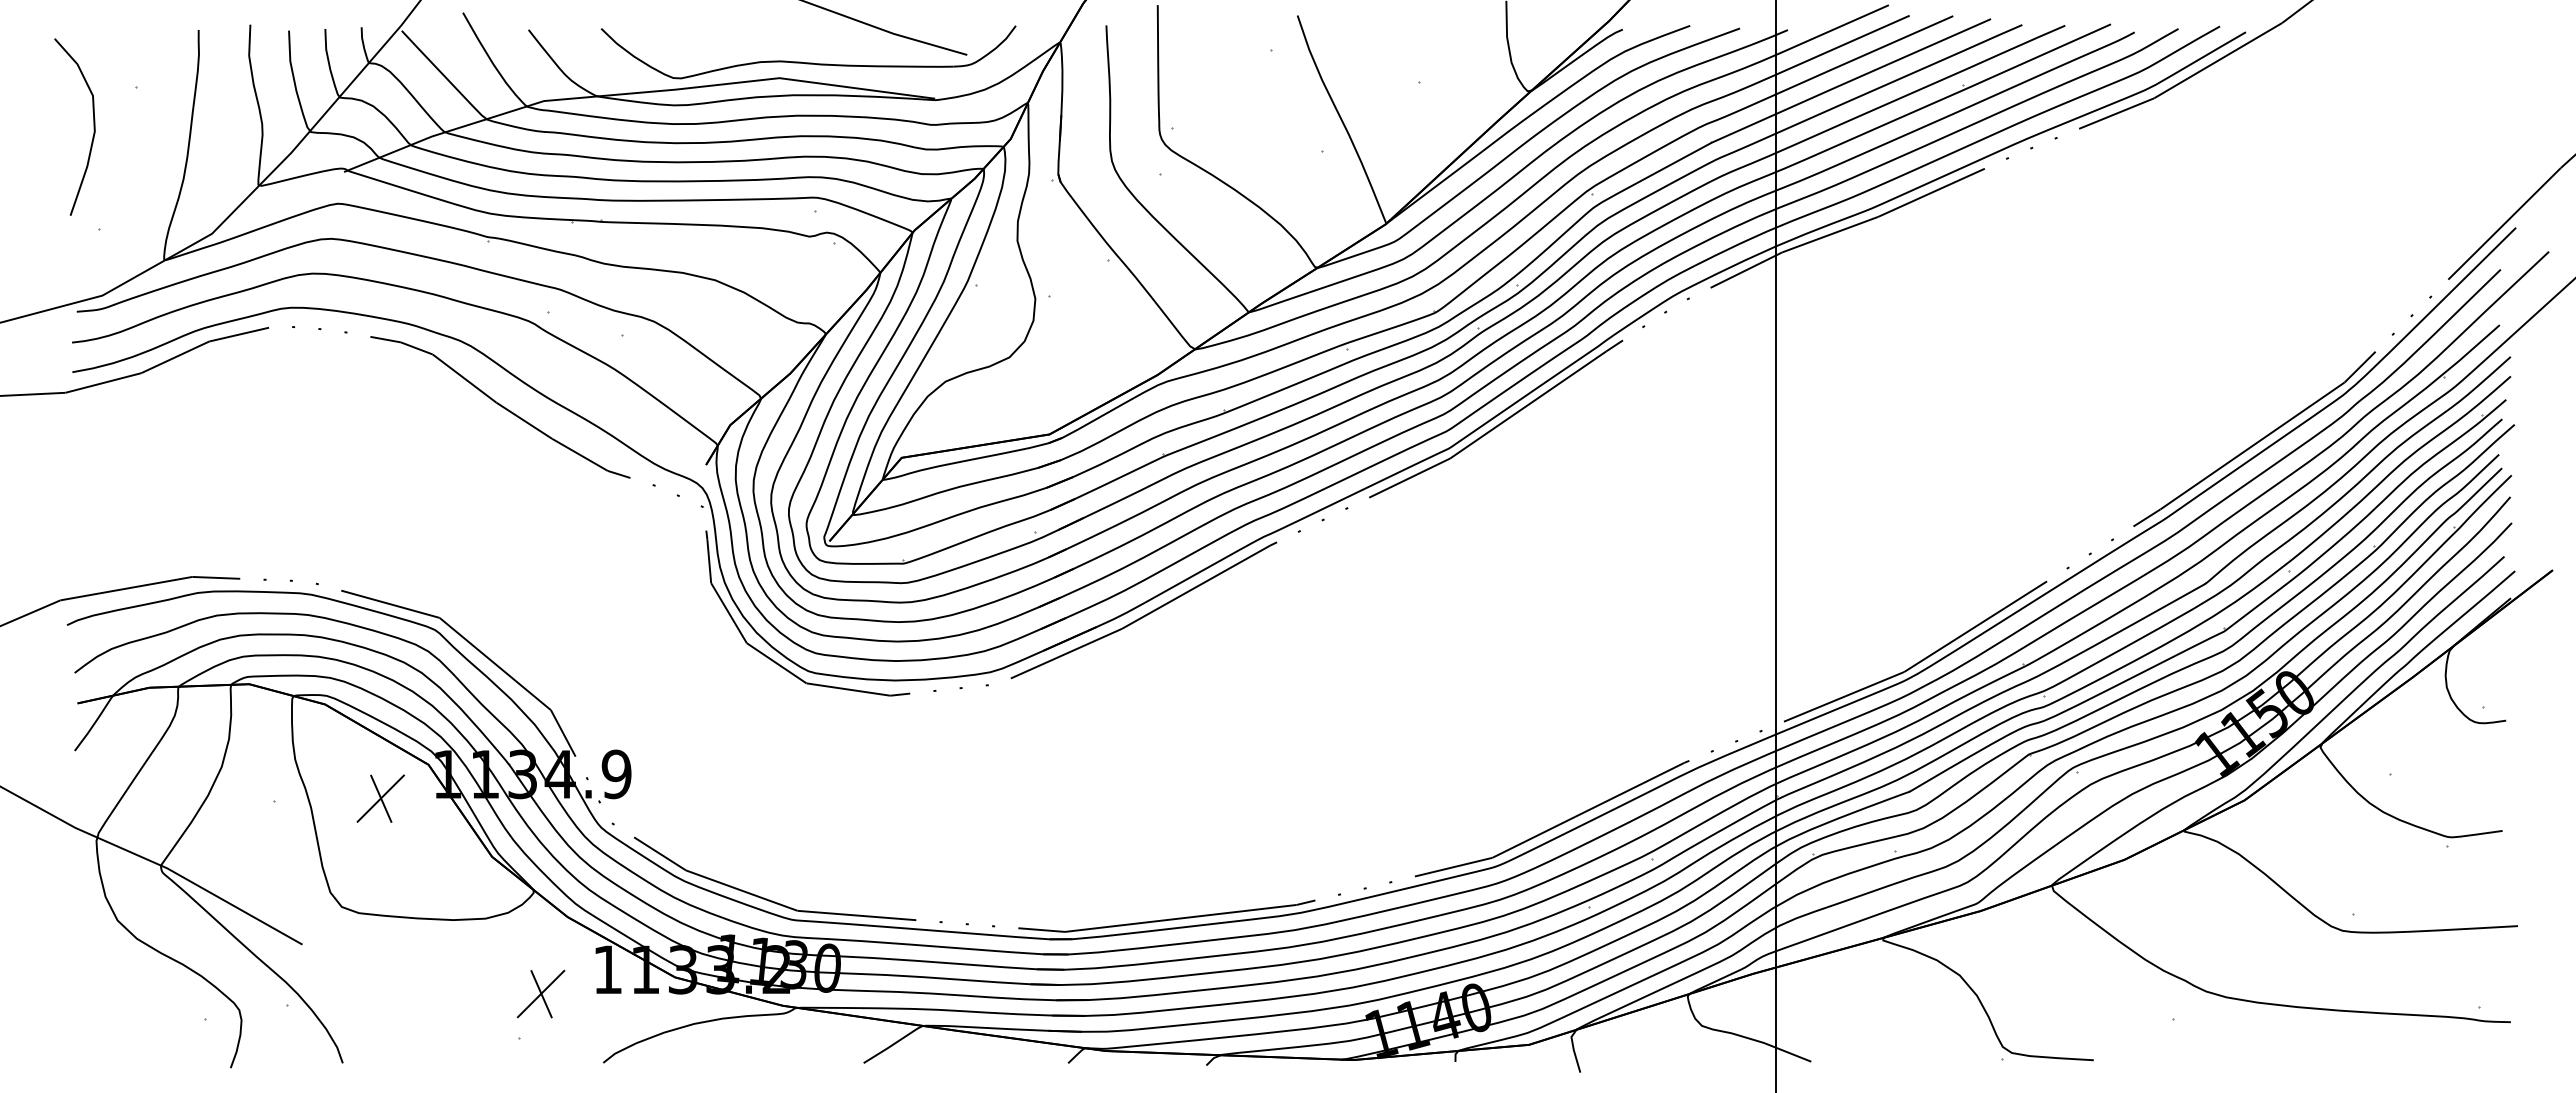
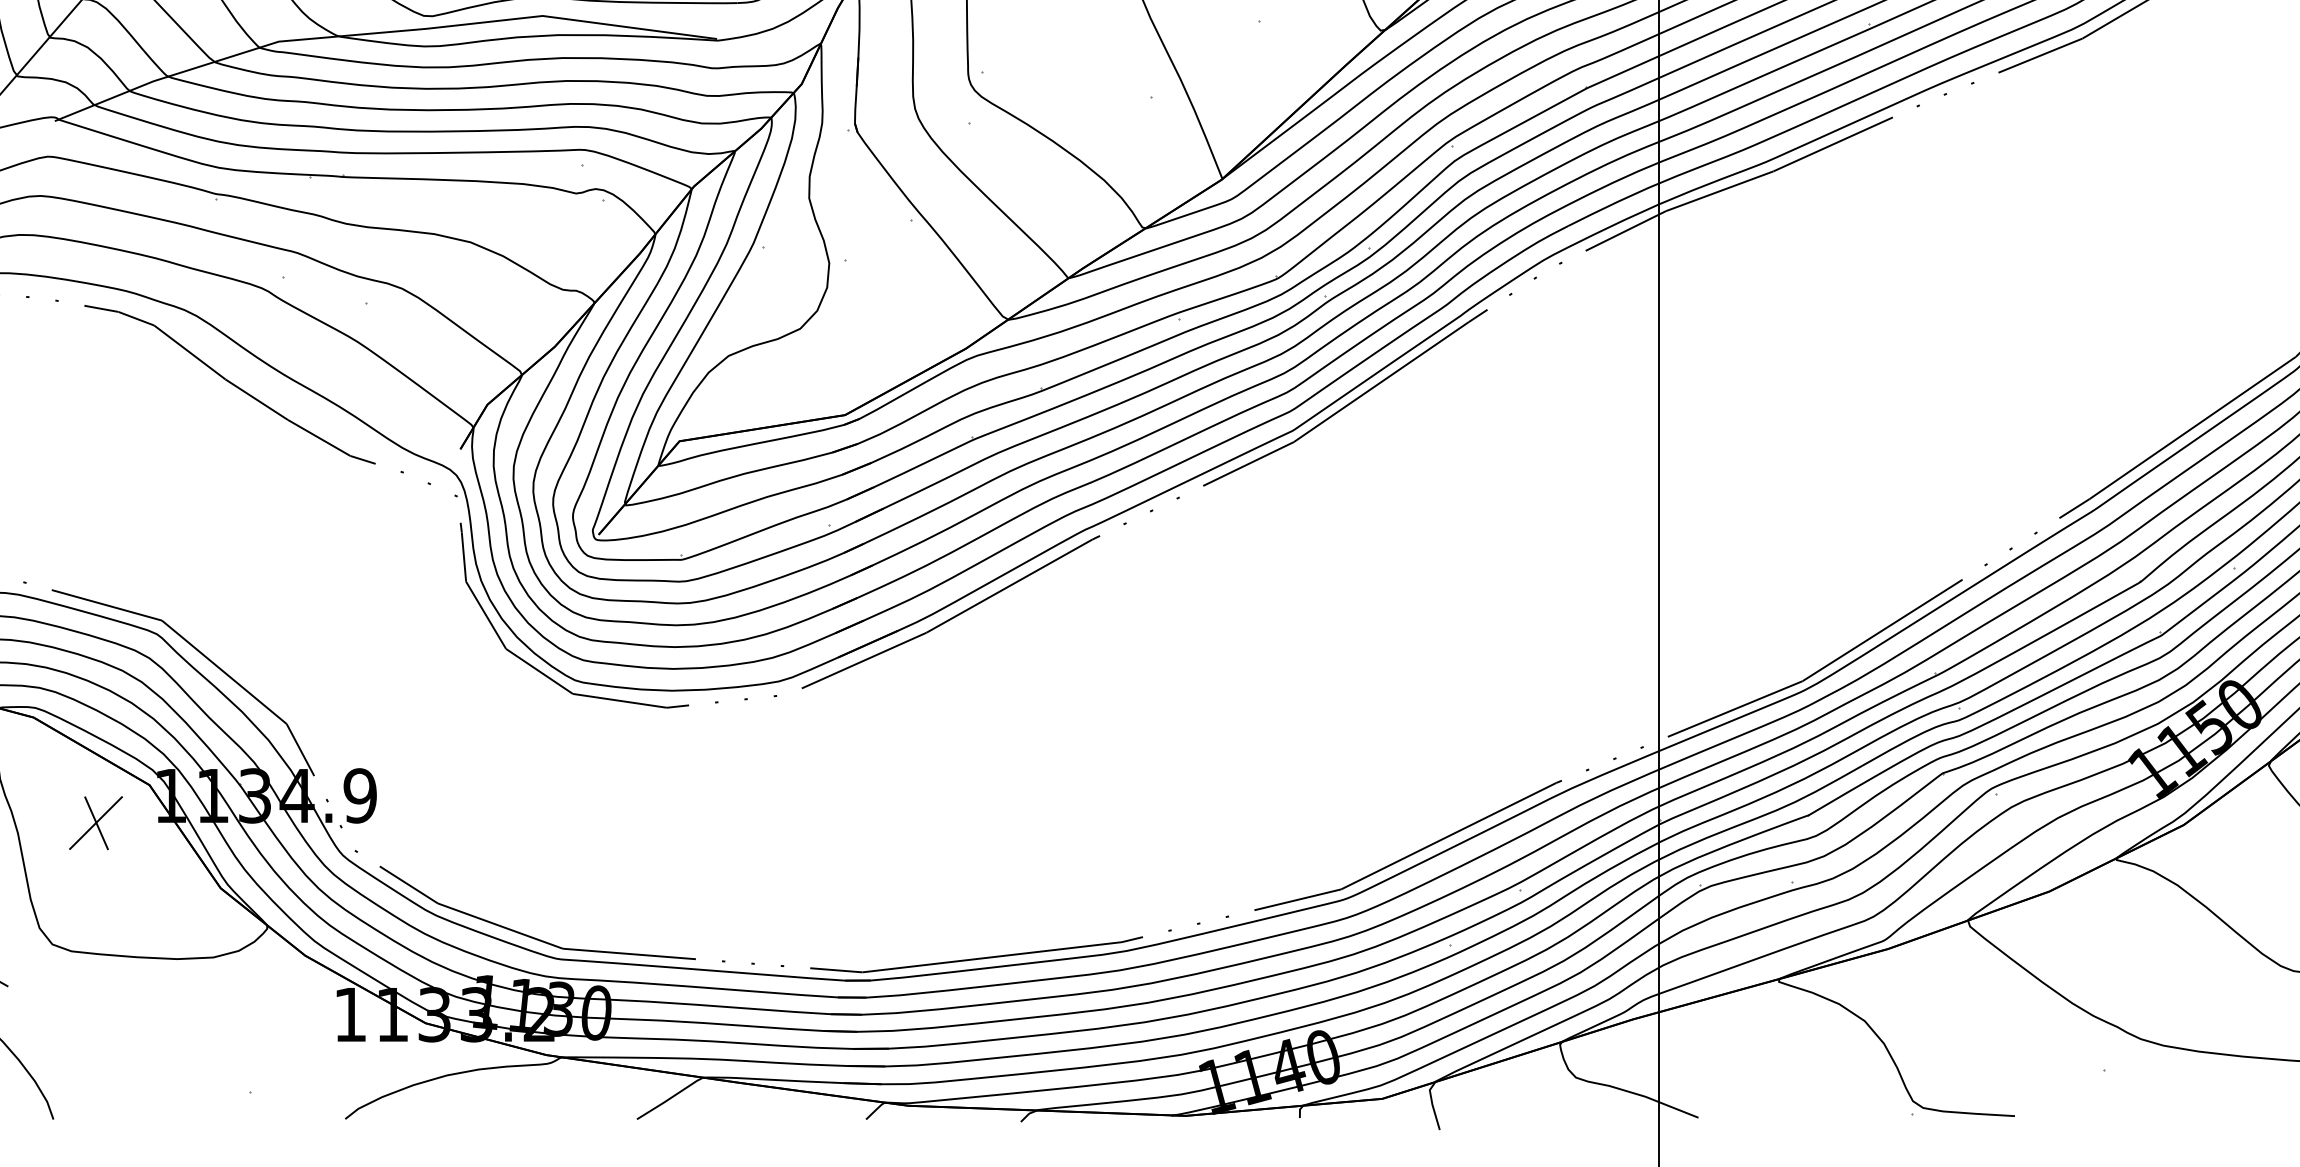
part: (540, 993) -> (274, 1041), removed

